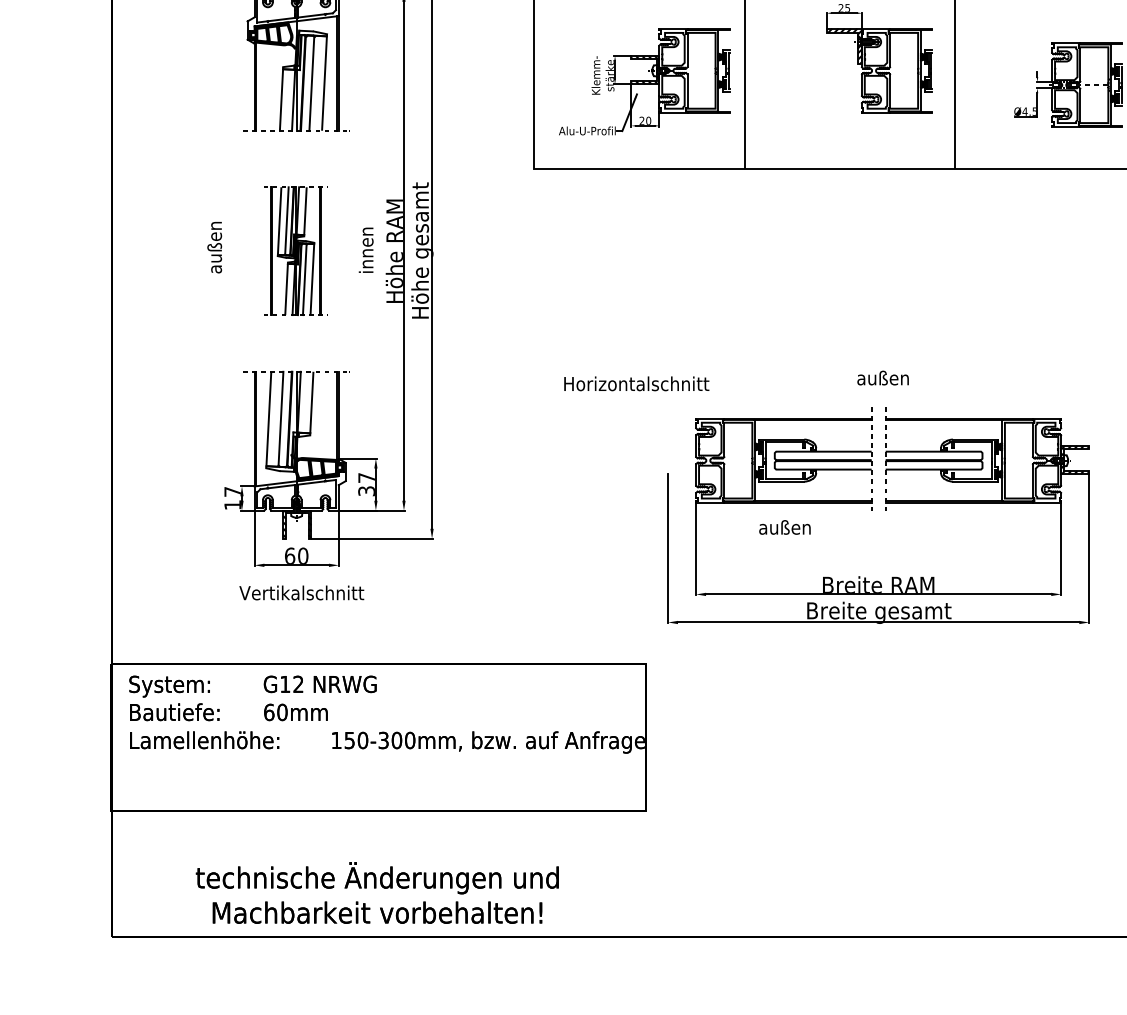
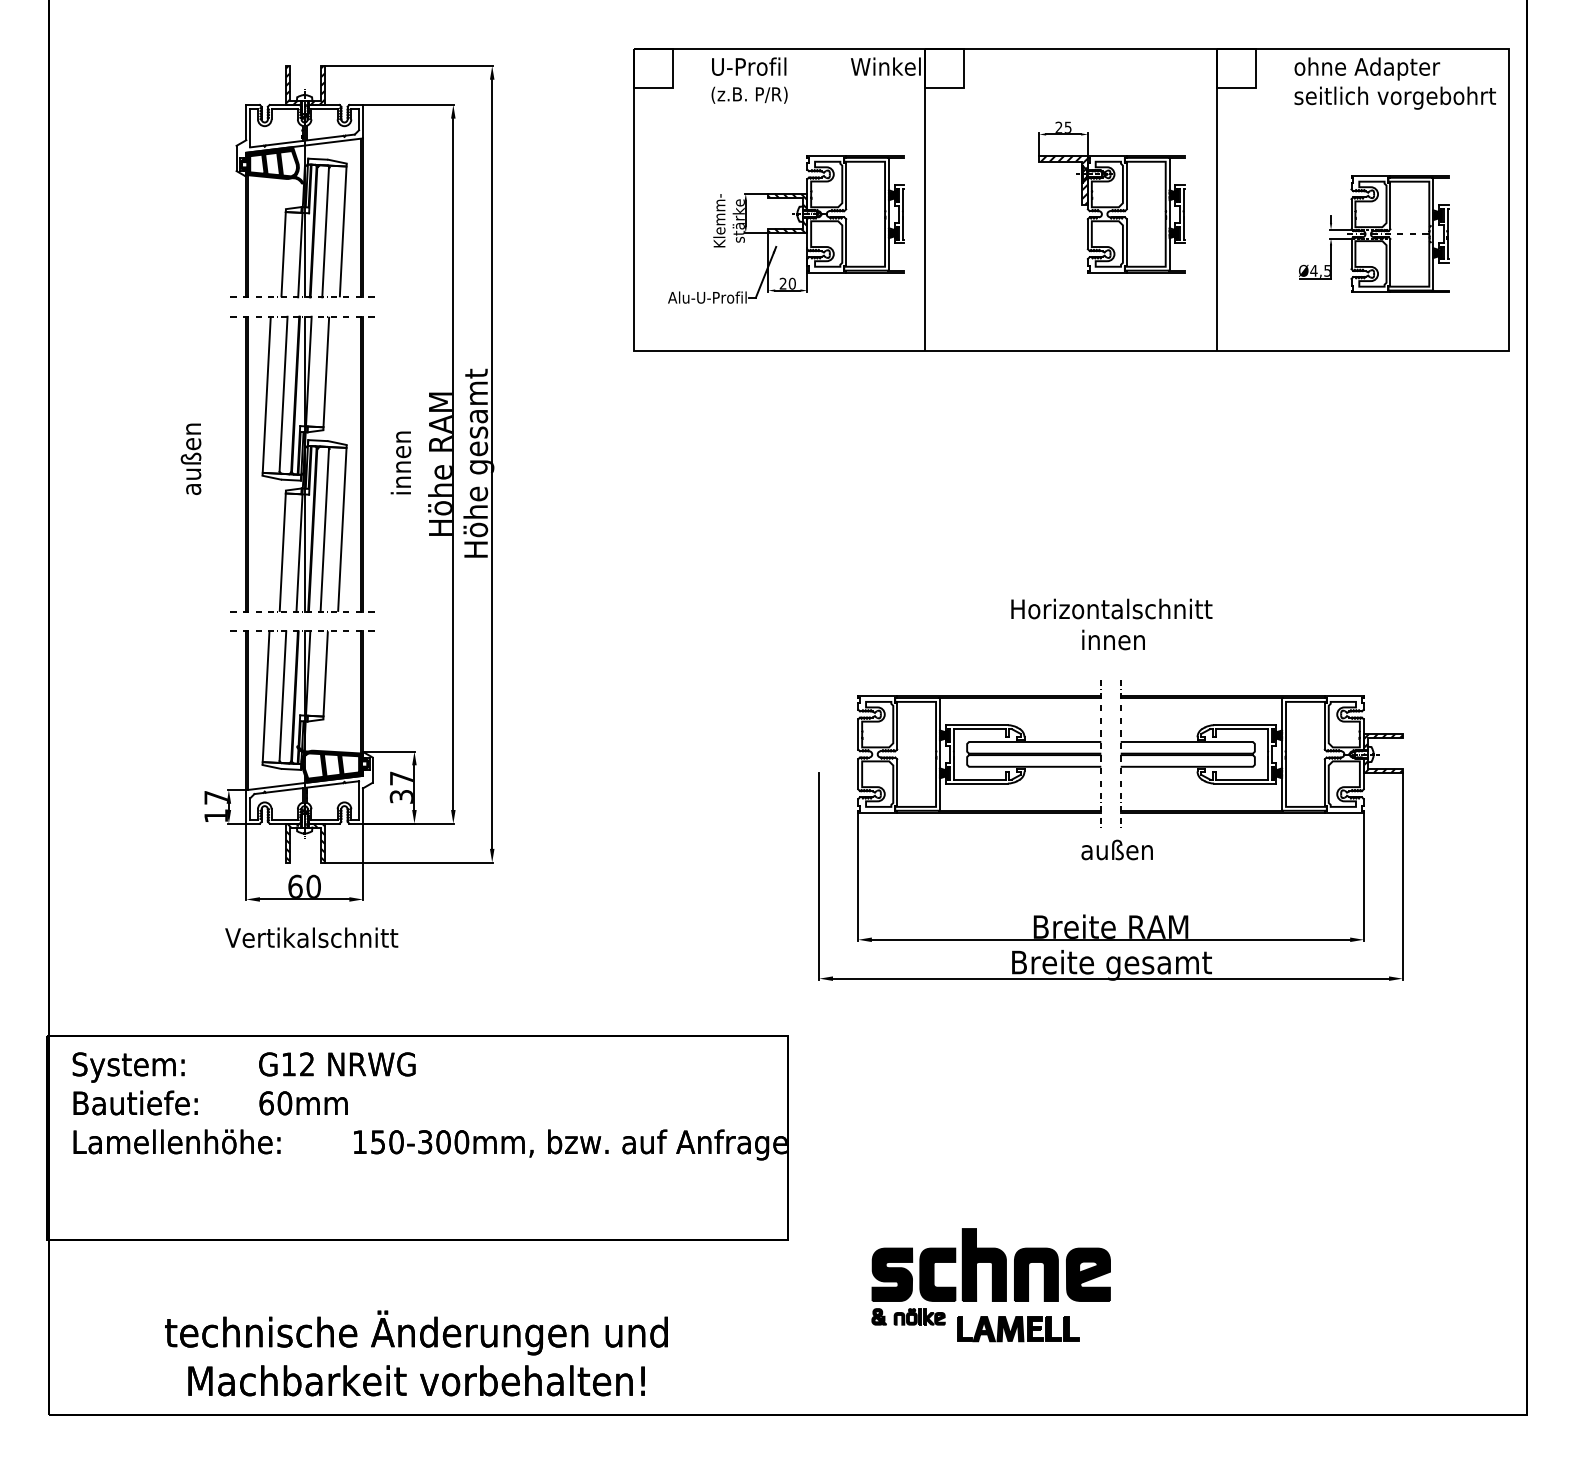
part: (295, 250) -> (302, 463), size x1.67
text: (882, 377) -> (1116, 639), außen -> innen
text: (636, 383) -> (1111, 608), moved
text: (784, 527) -> (1116, 849), moved
part: (791, 843) -> (990, 1285), added

